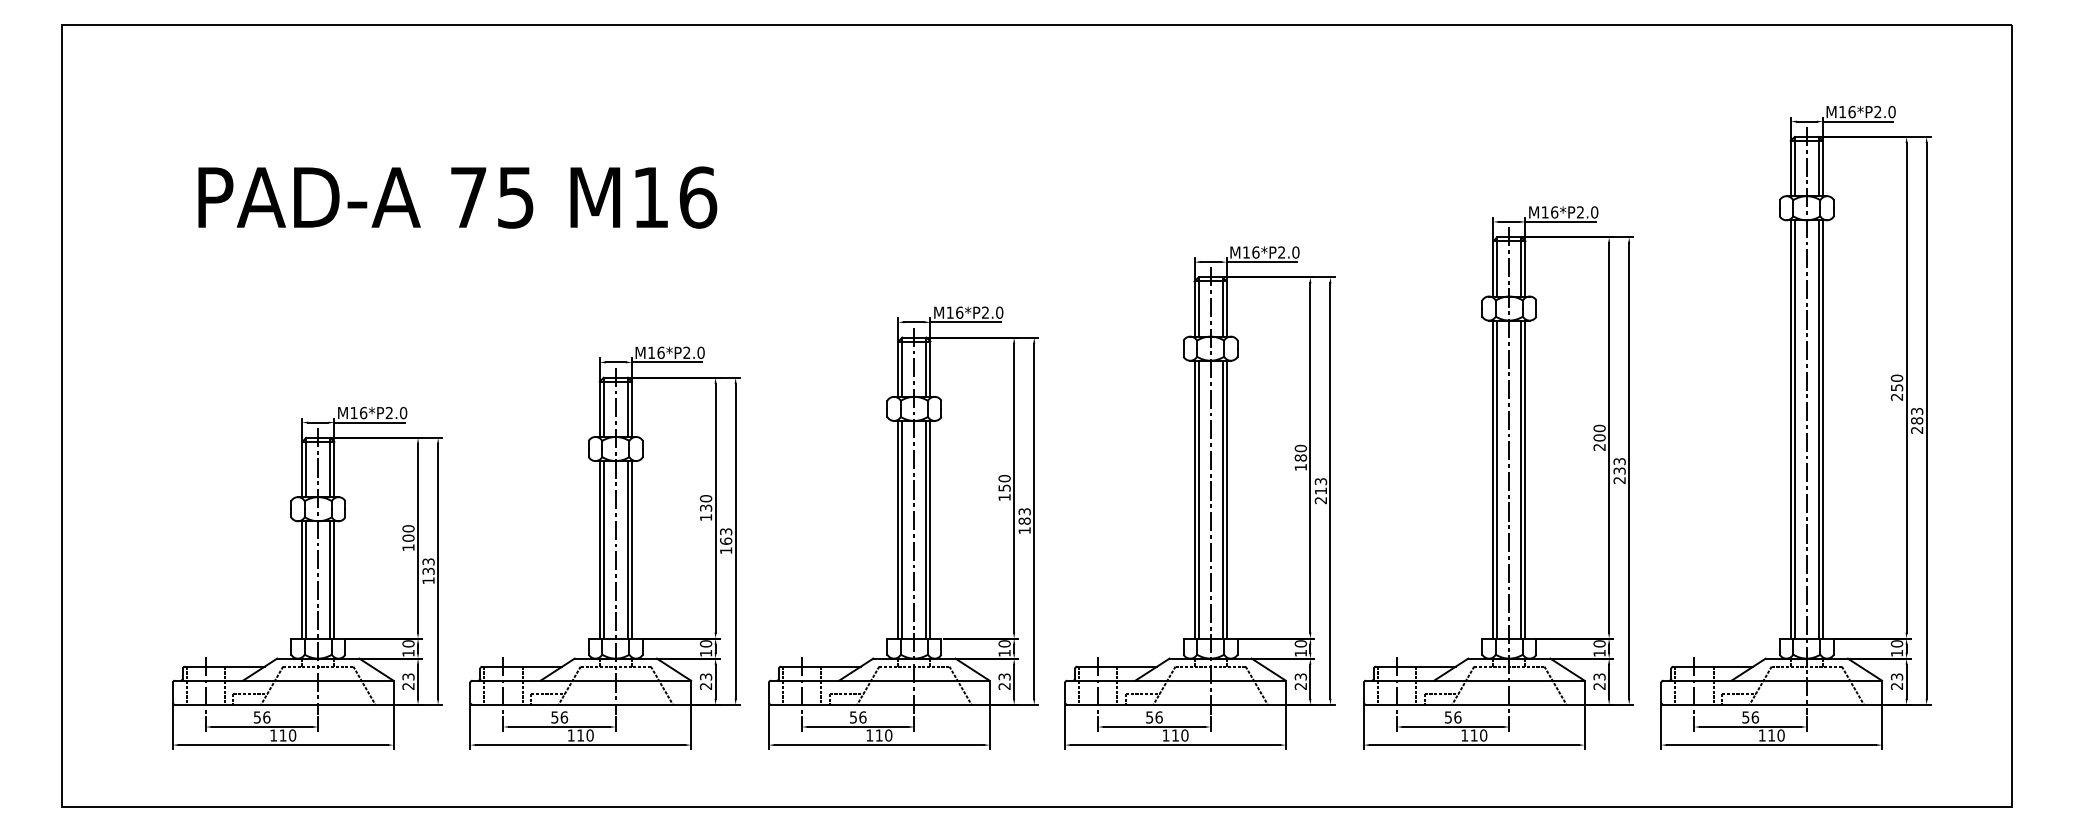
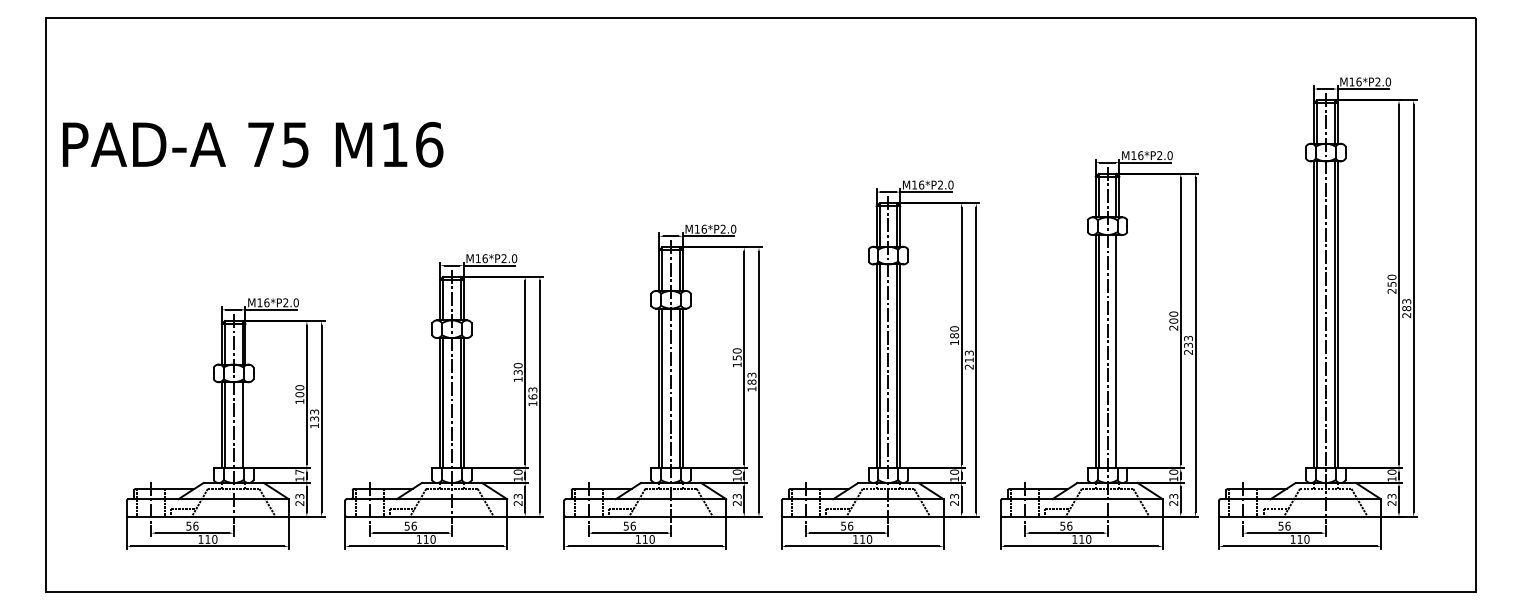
text: (457, 197) -> (252, 144), moved
line: (1525, 479) -> (1119, 351), removed
line: (334, 579) -> (245, 424), removed
text: (408, 643) -> (299, 471), 10 -> 17

